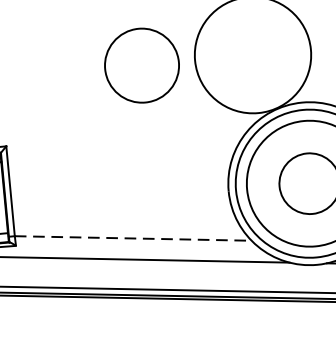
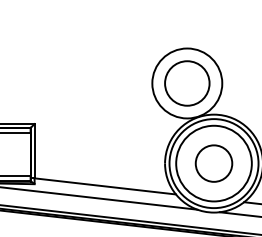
circle: (142, 65) -> (187, 83), moved
line: (133, 238) -> (105, 186), dashed -> solid

